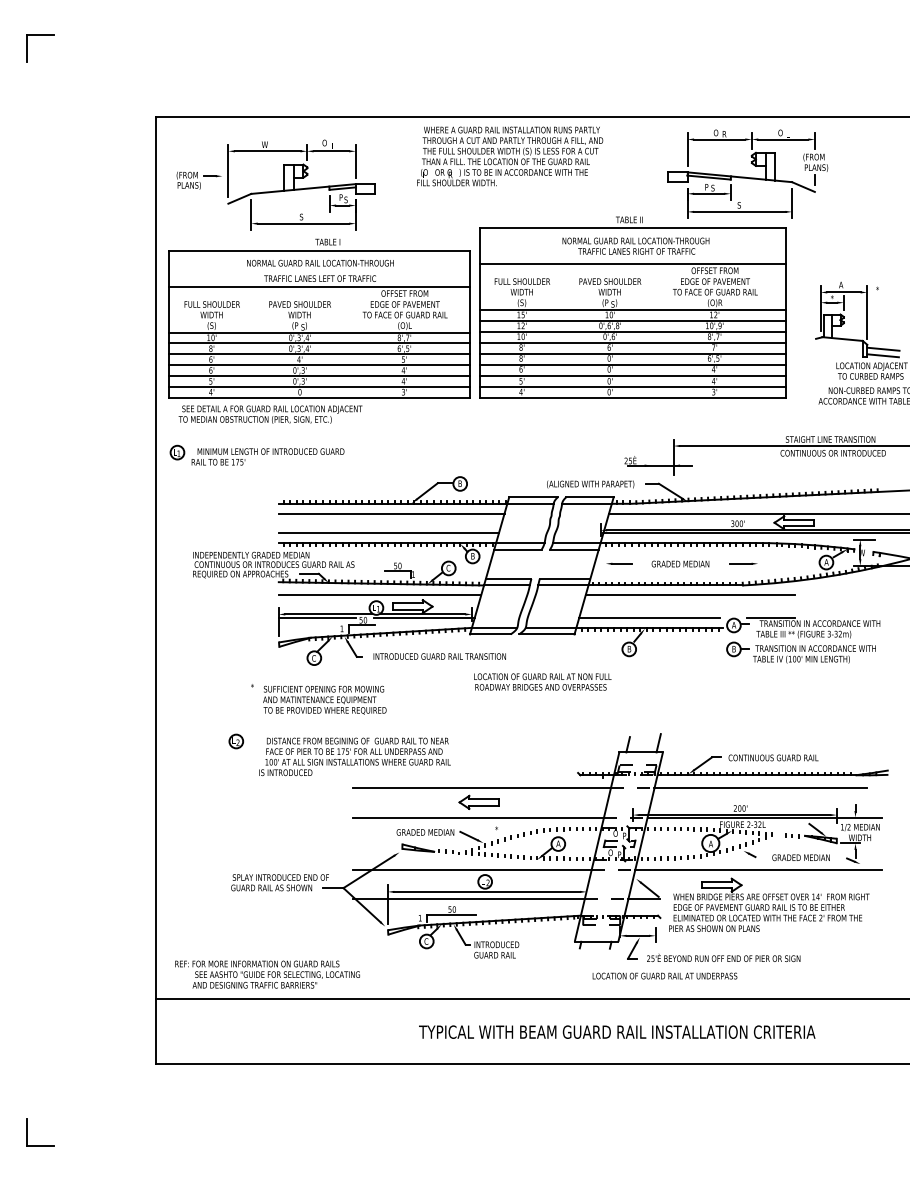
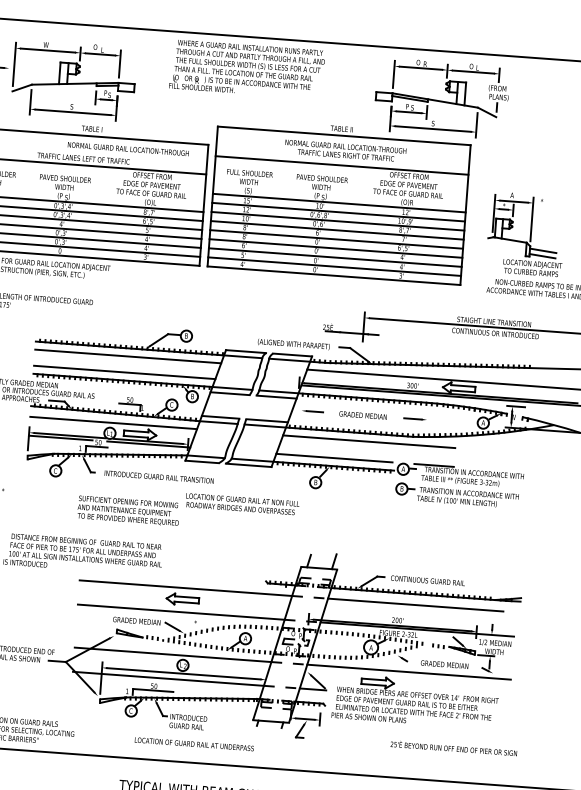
text: (320, 262) -> (128, 148), moved
text: (324, 699) -> (128, 510), moved
text: (723, 957) -> (453, 747), moved
text: (664, 975) -> (194, 743), moved

